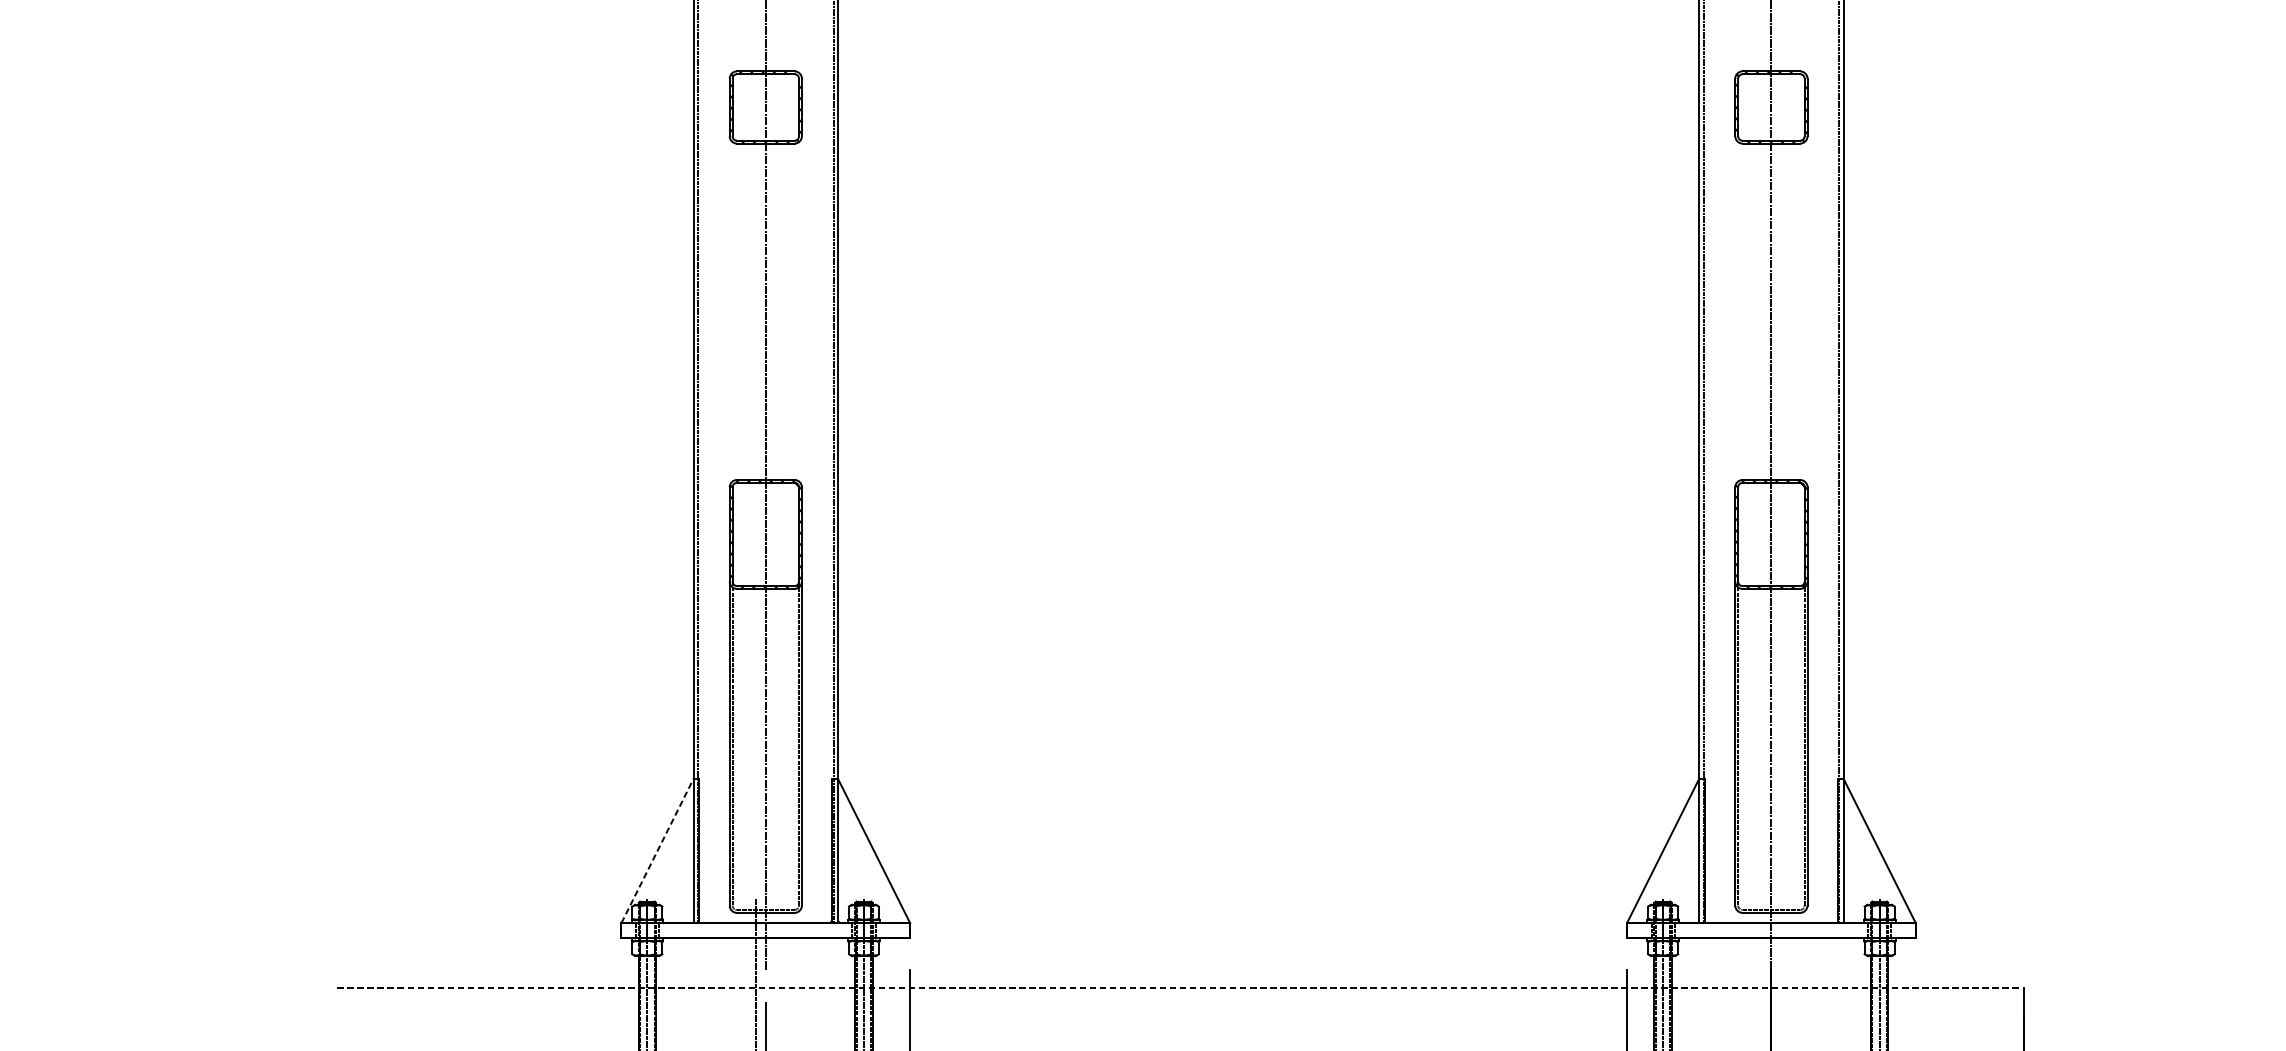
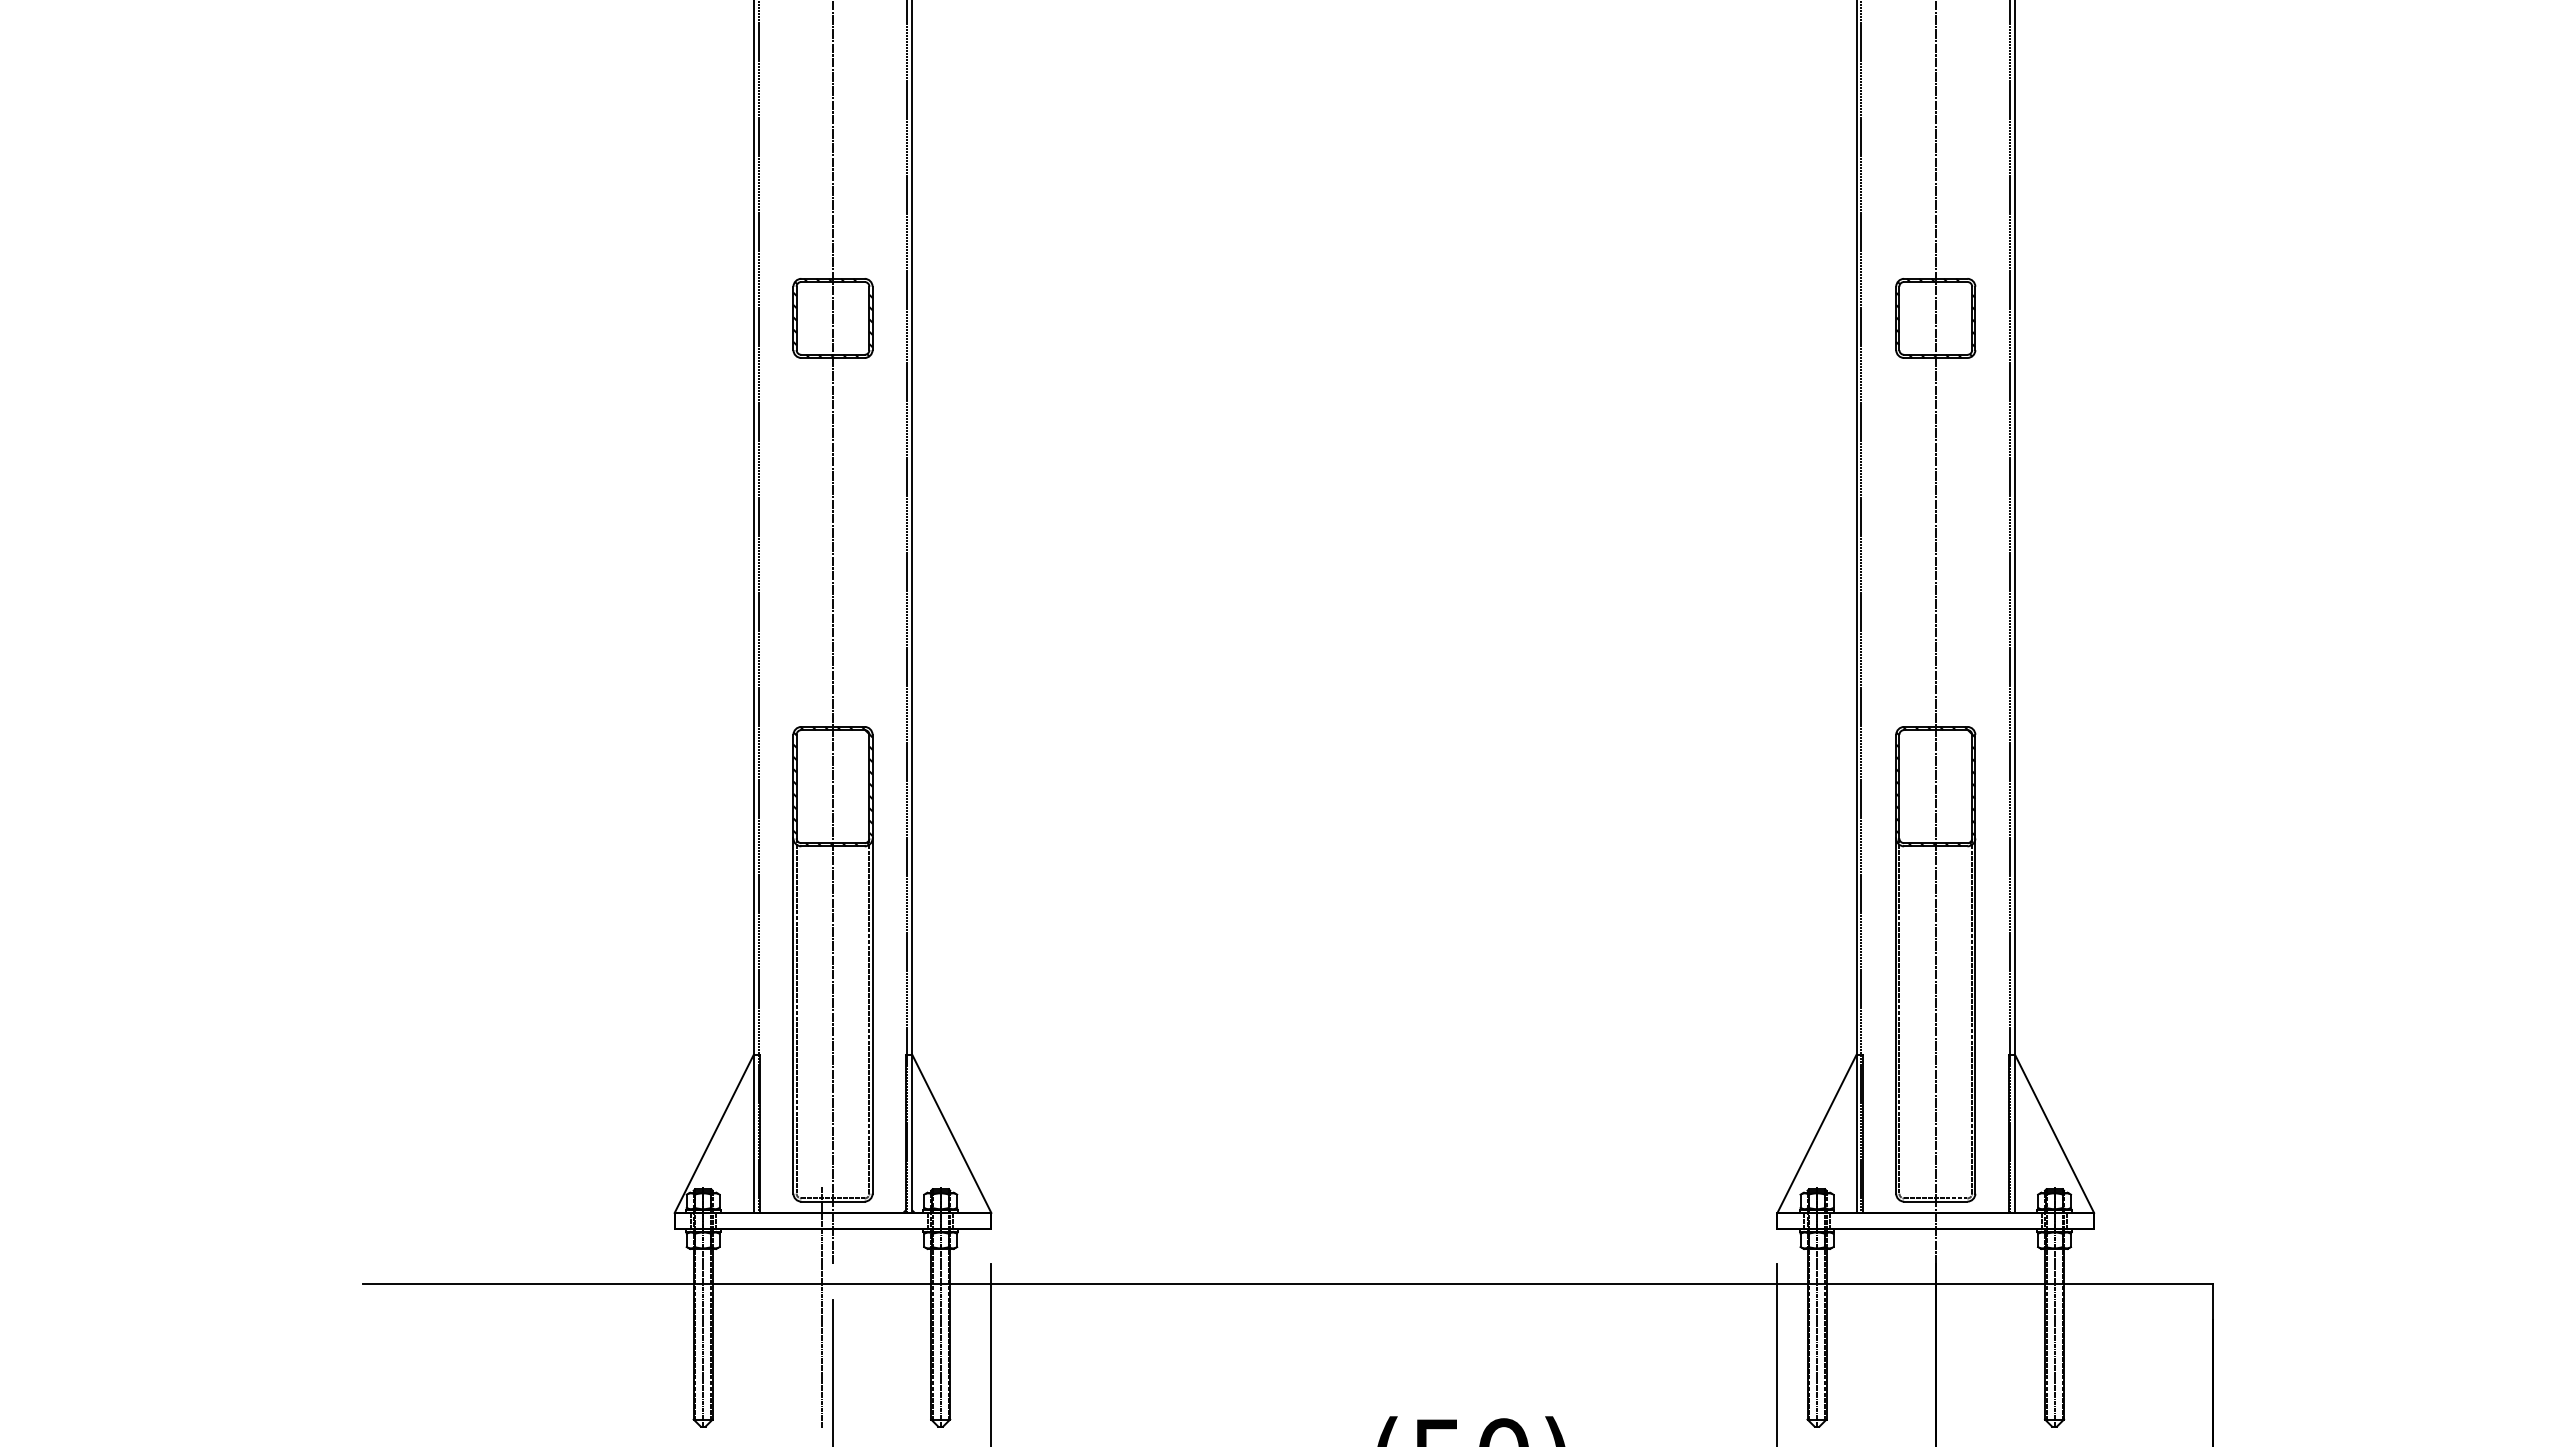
line: (657, 850) -> (714, 1133), dashed -> solid
line: (1180, 988) -> (1287, 1284), dashed -> solid

